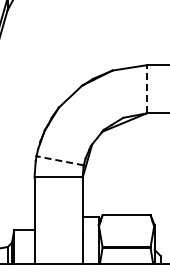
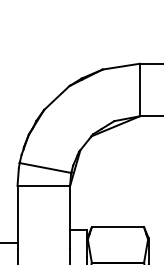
line: (146, 88) -> (139, 89), dashed -> solid
line: (59, 160) -> (44, 167), dashed -> solid

